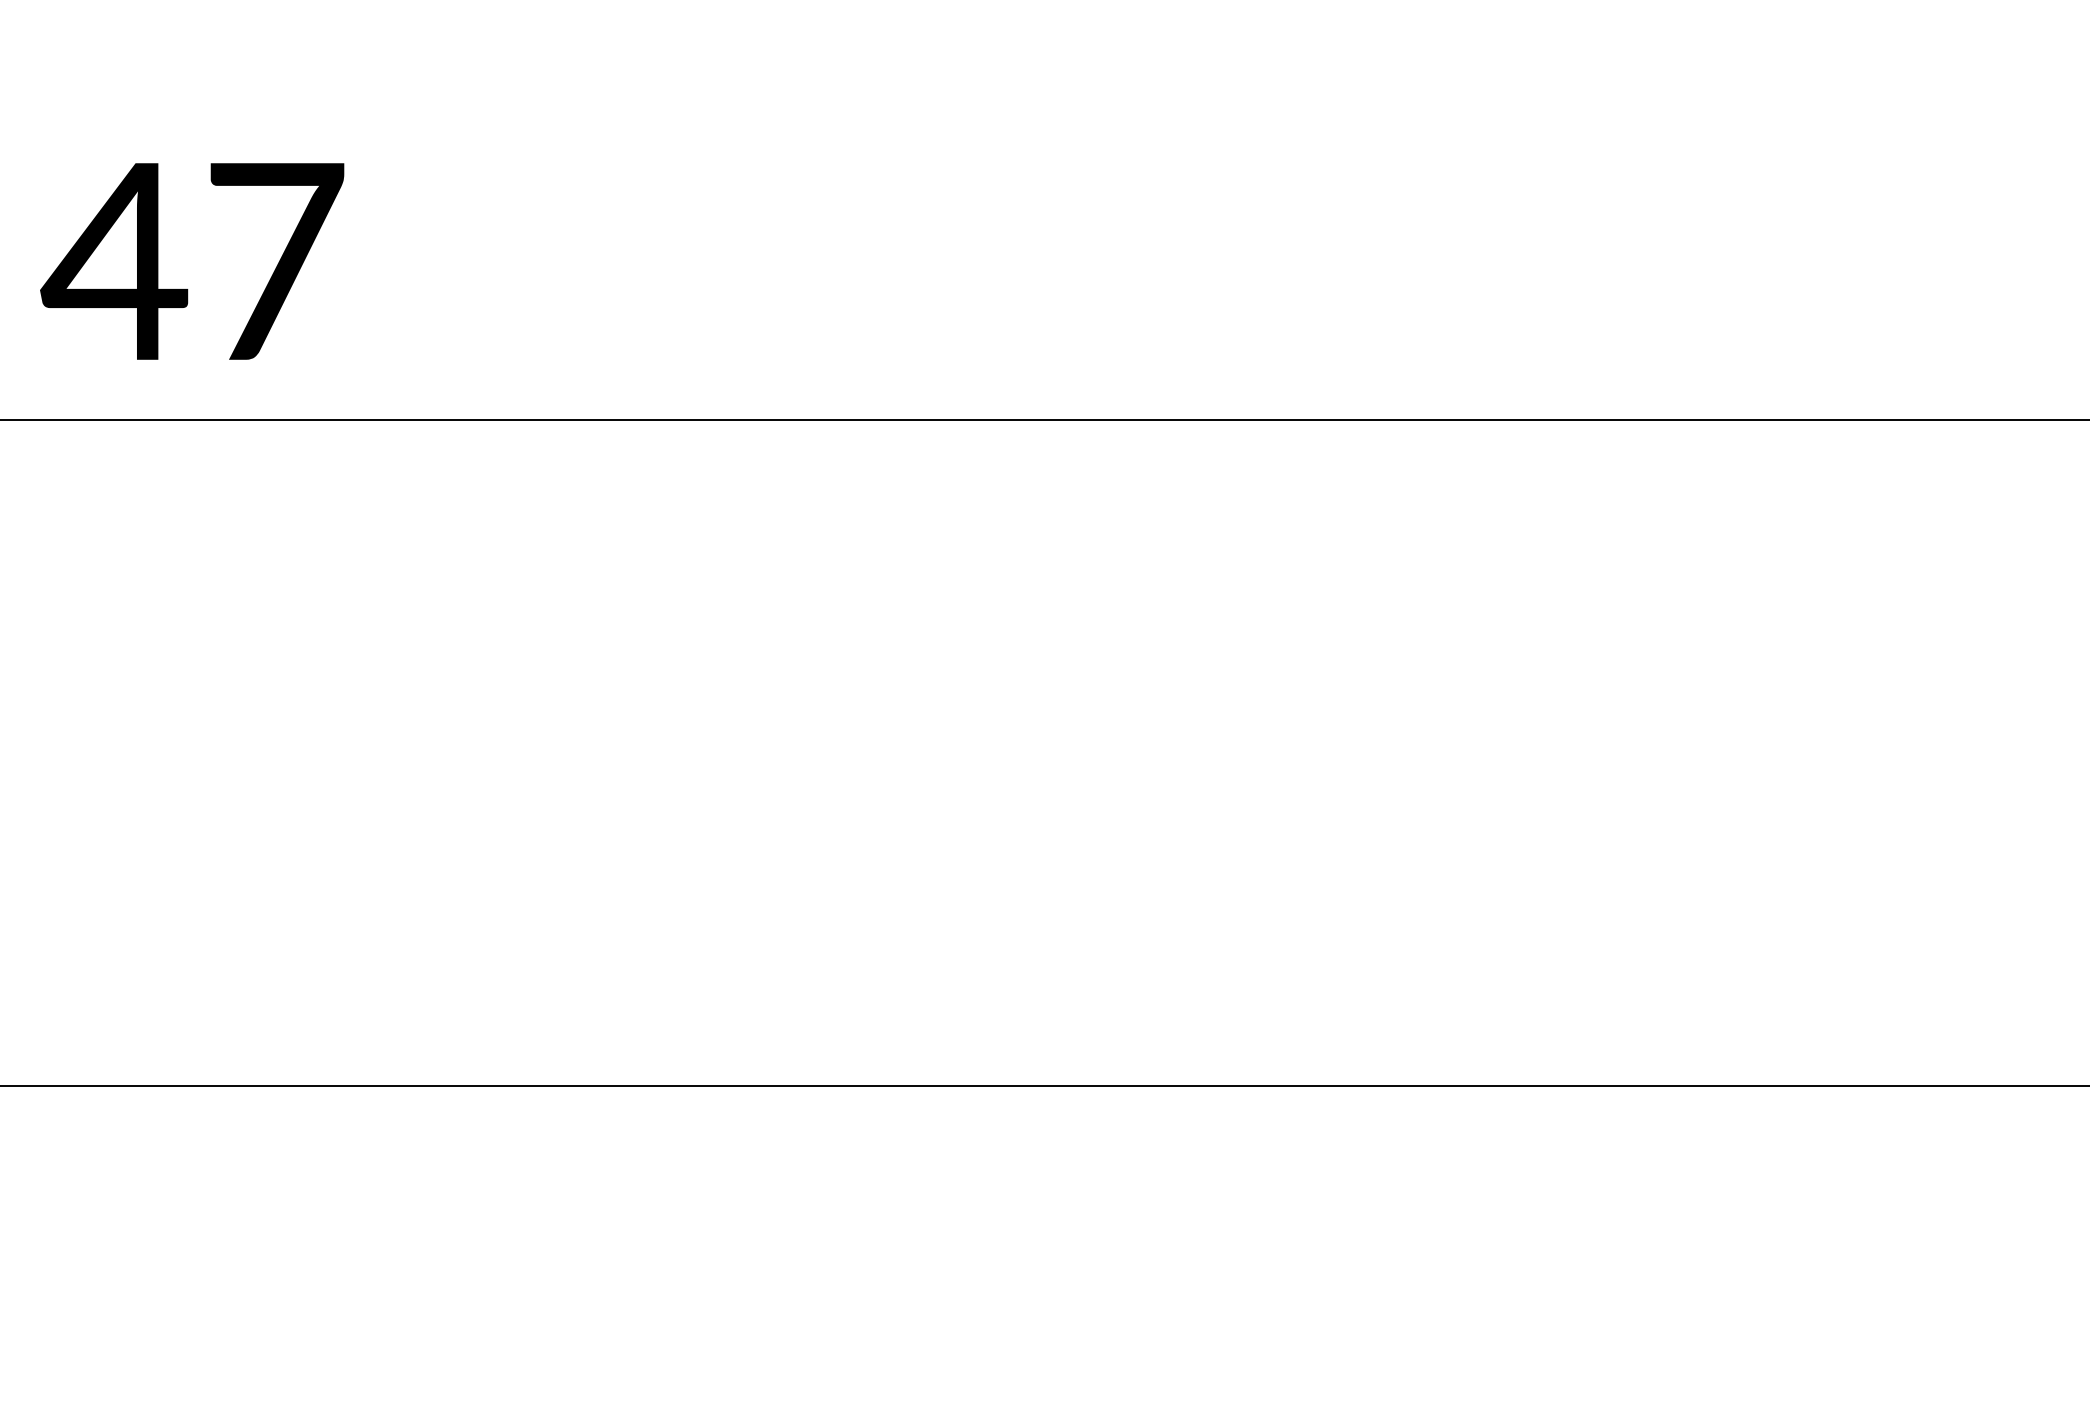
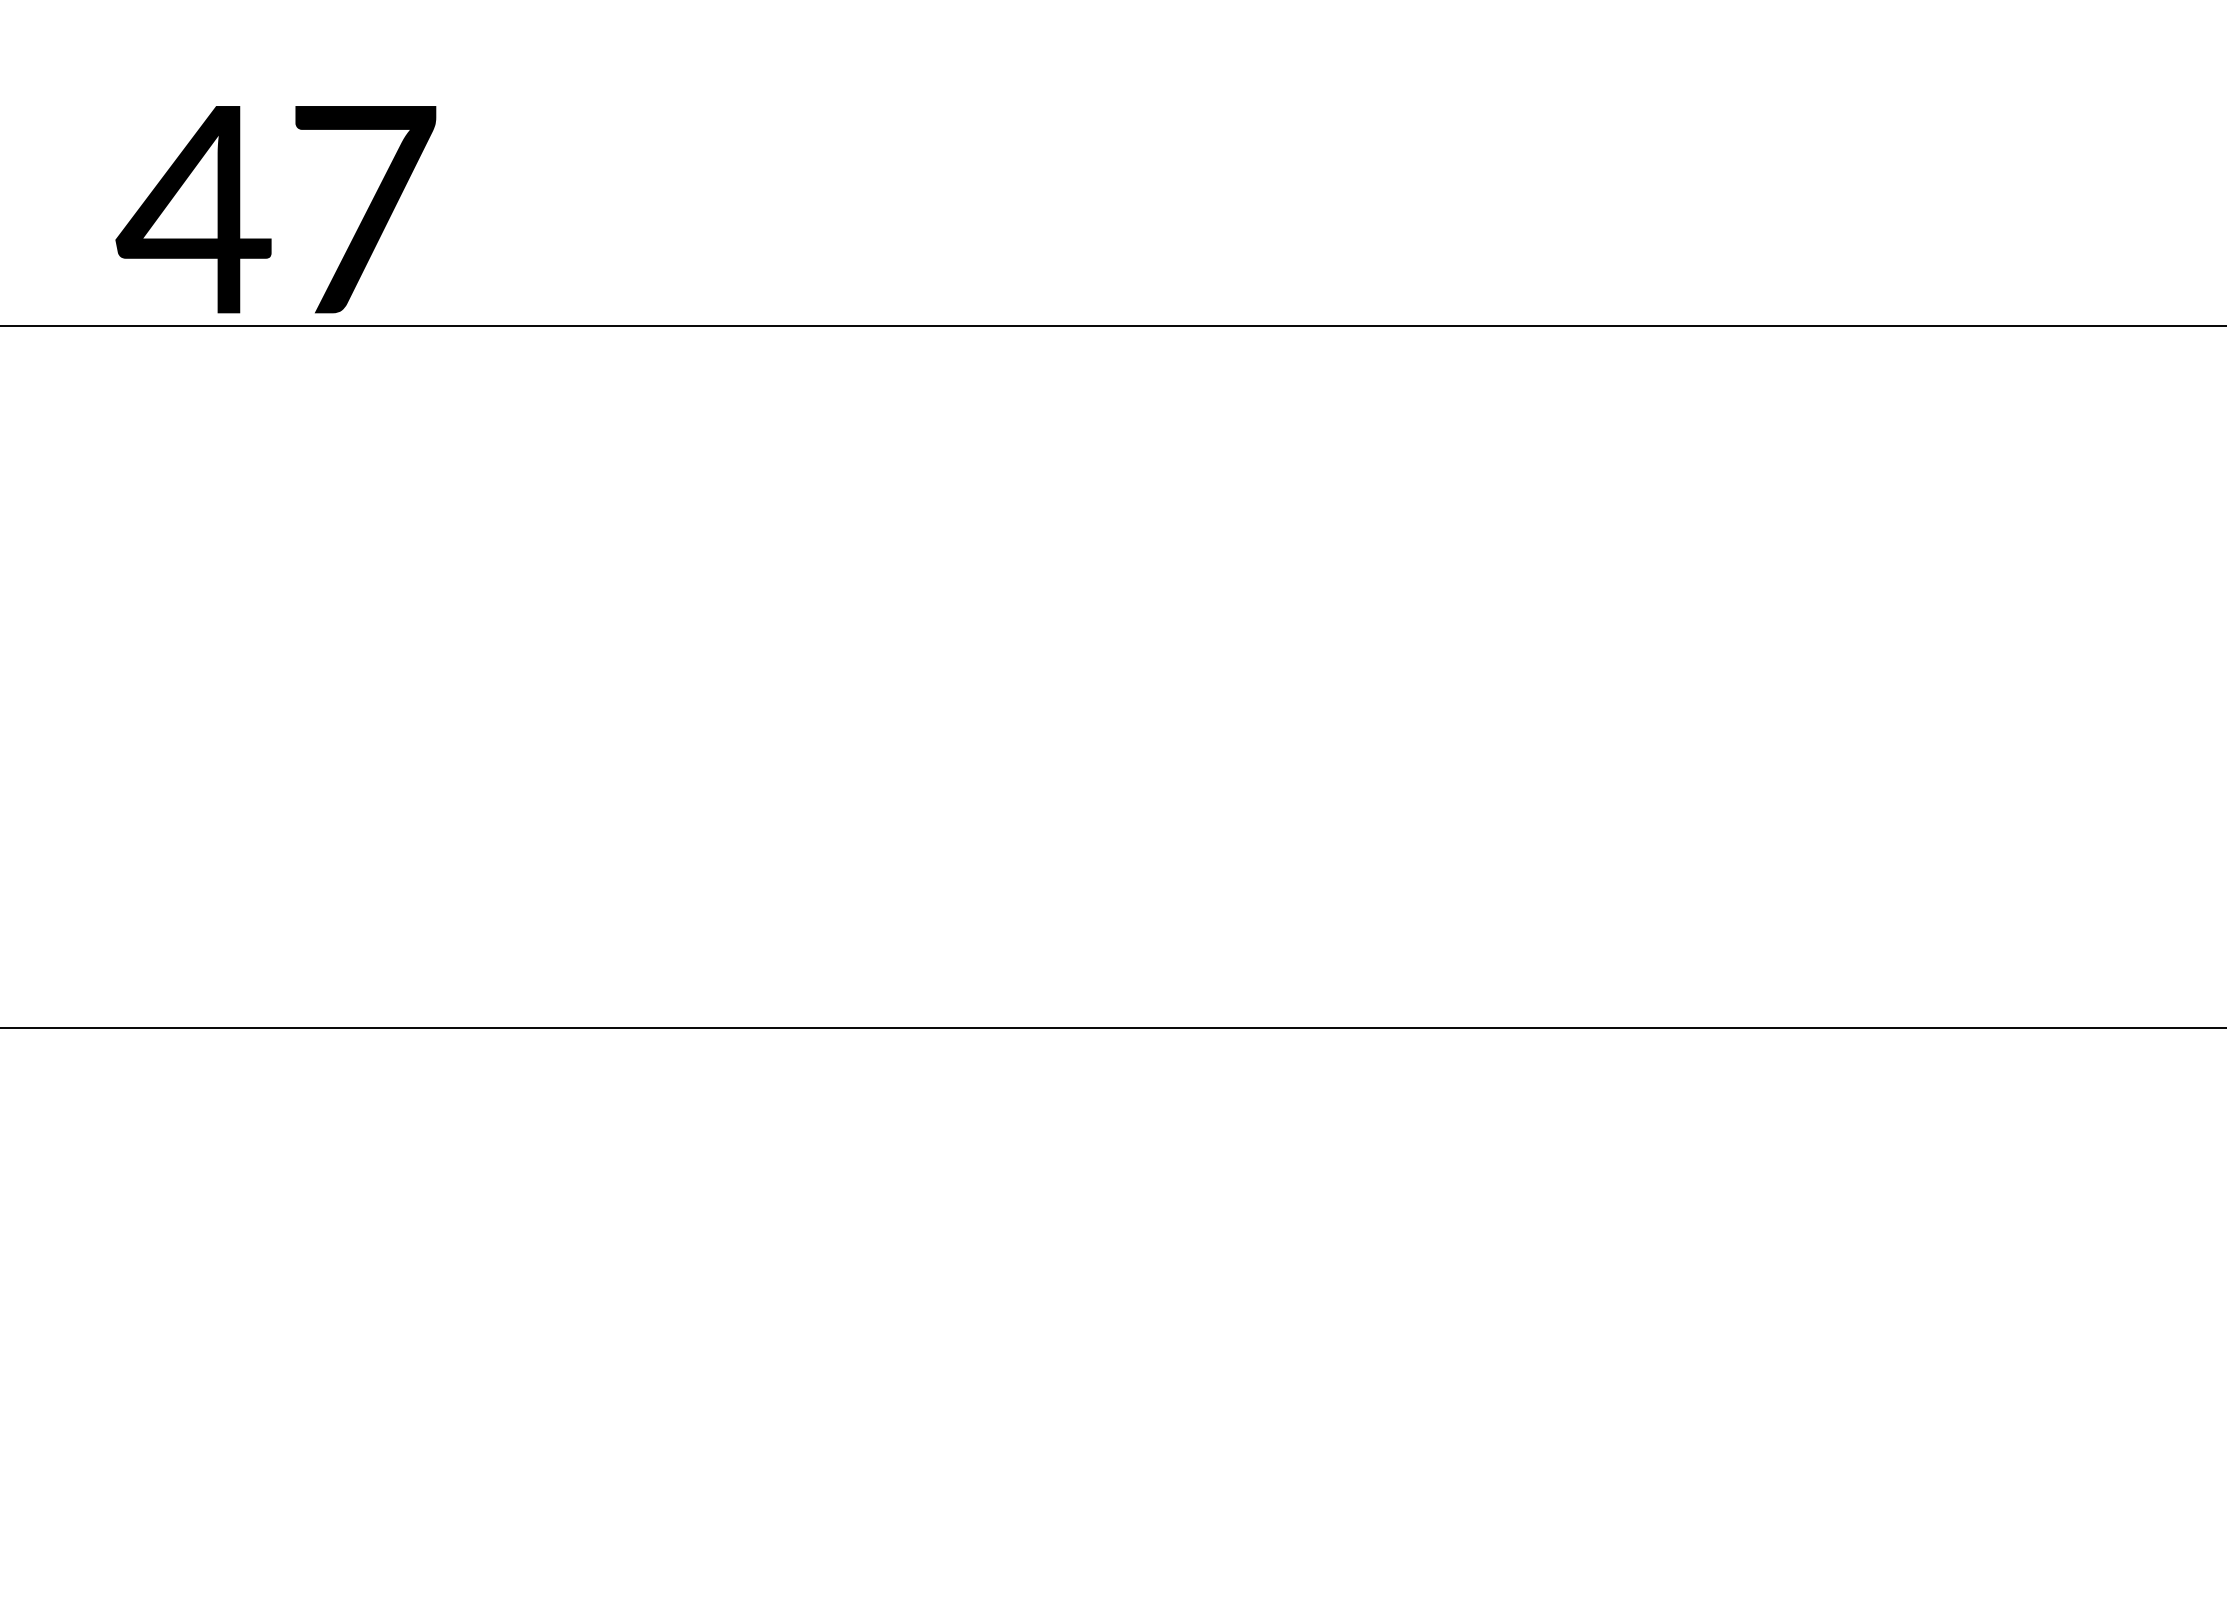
text: (191, 261) -> (275, 209), moved

